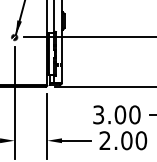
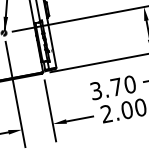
text: (120, 114) -> (116, 86), 3.00 -> 3.70

